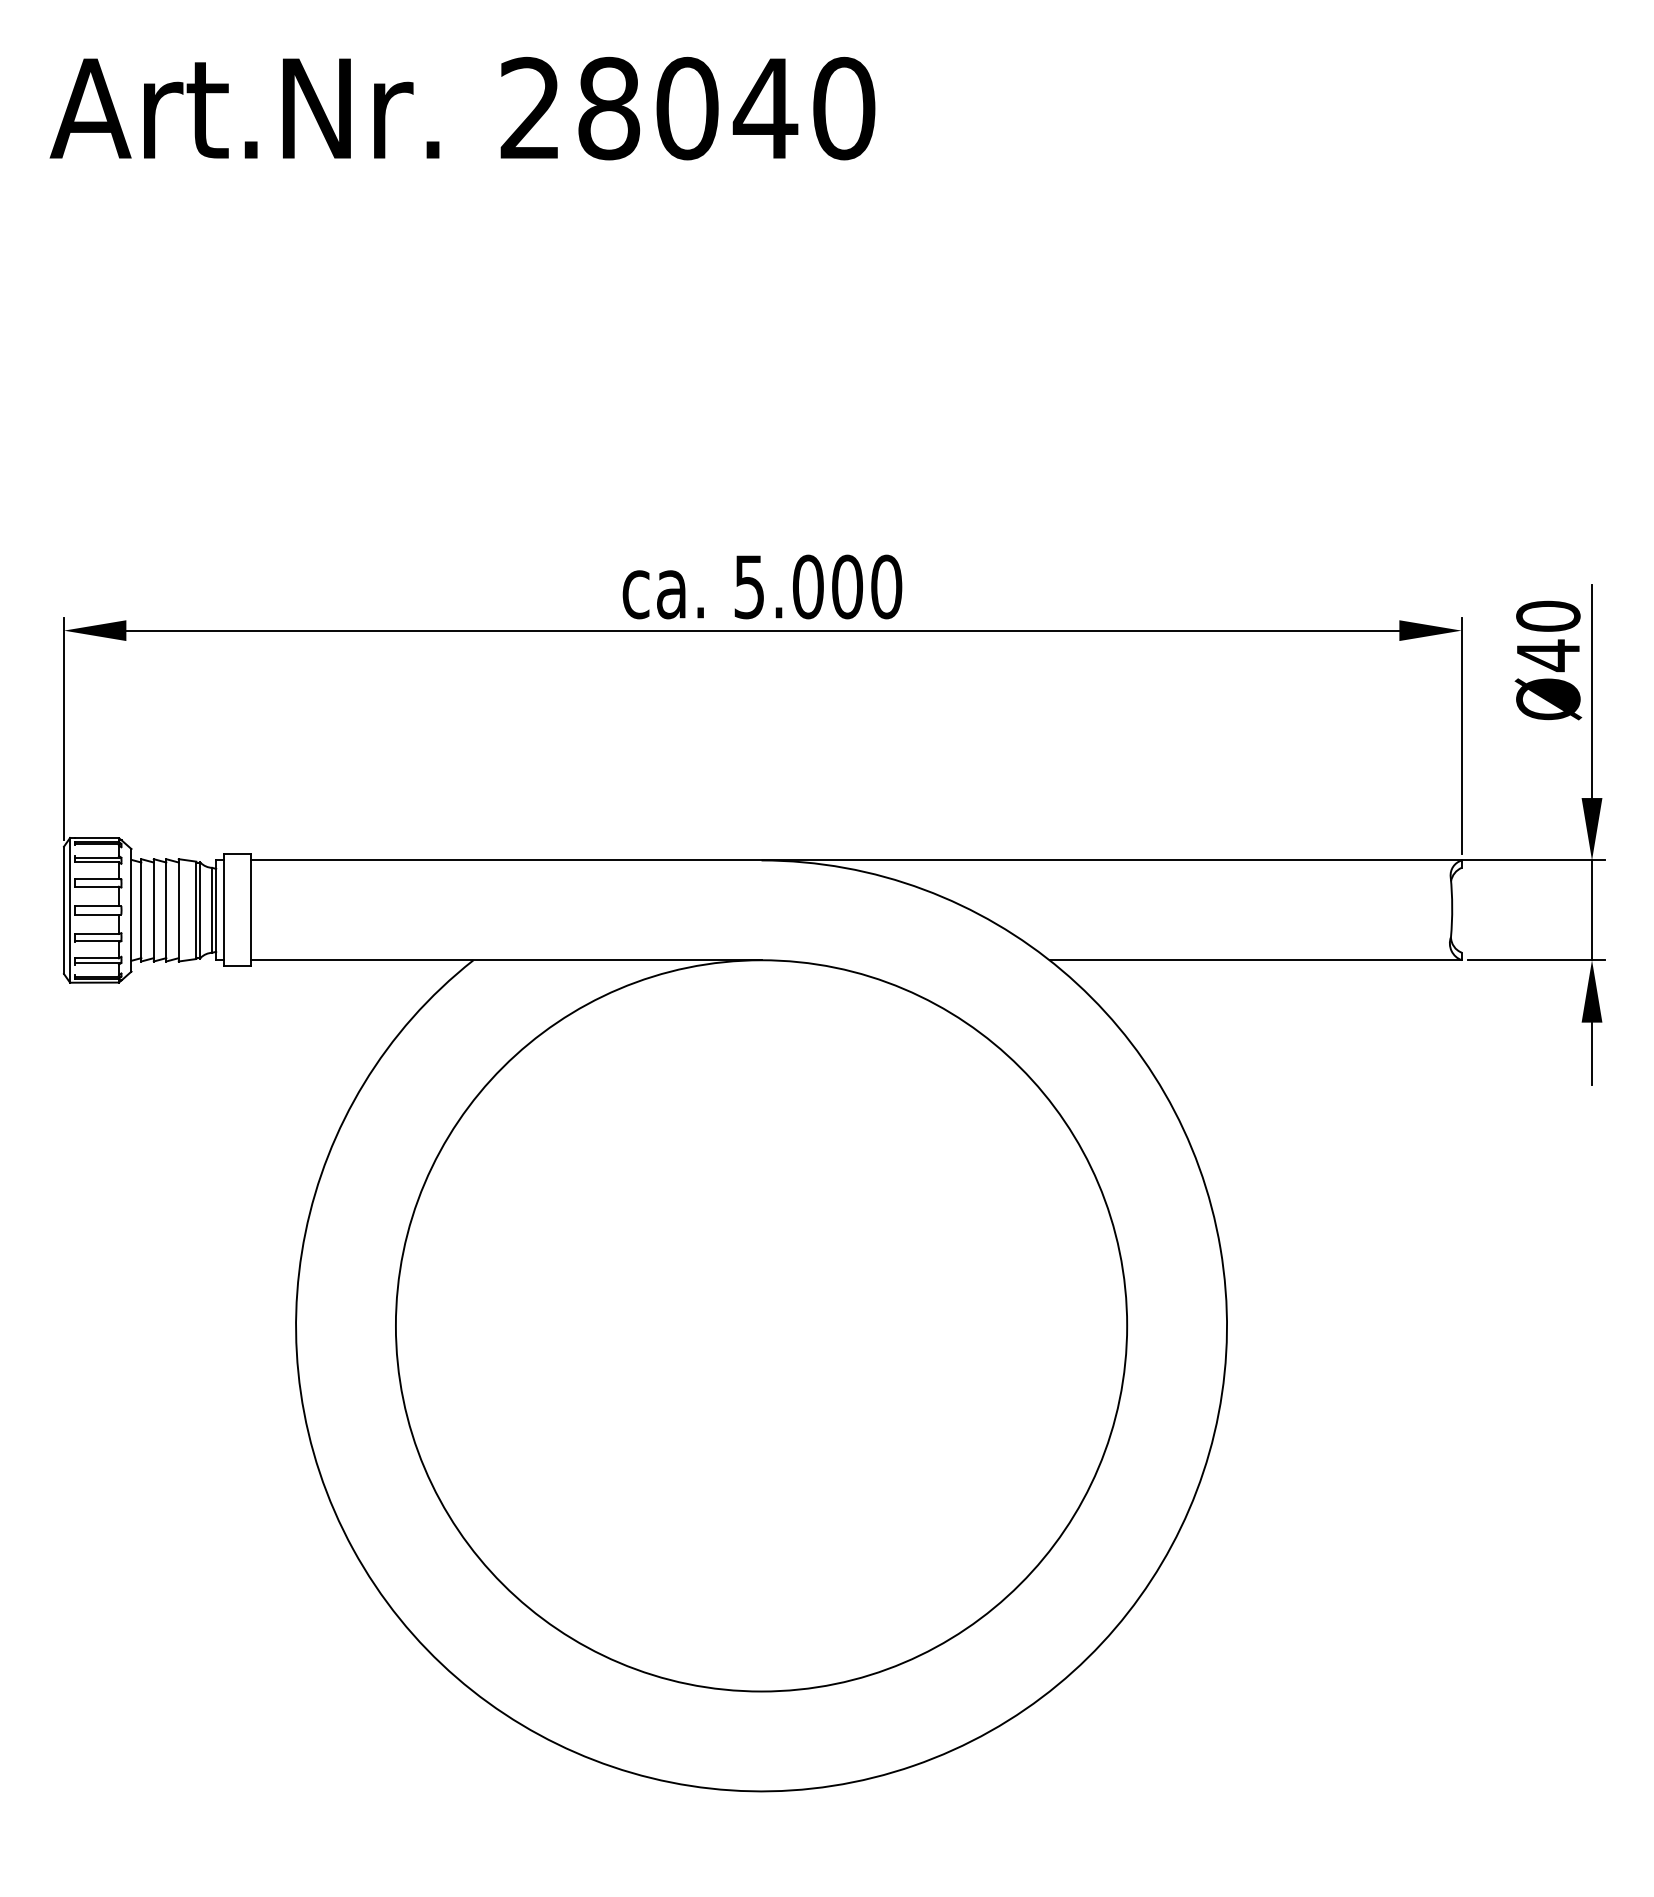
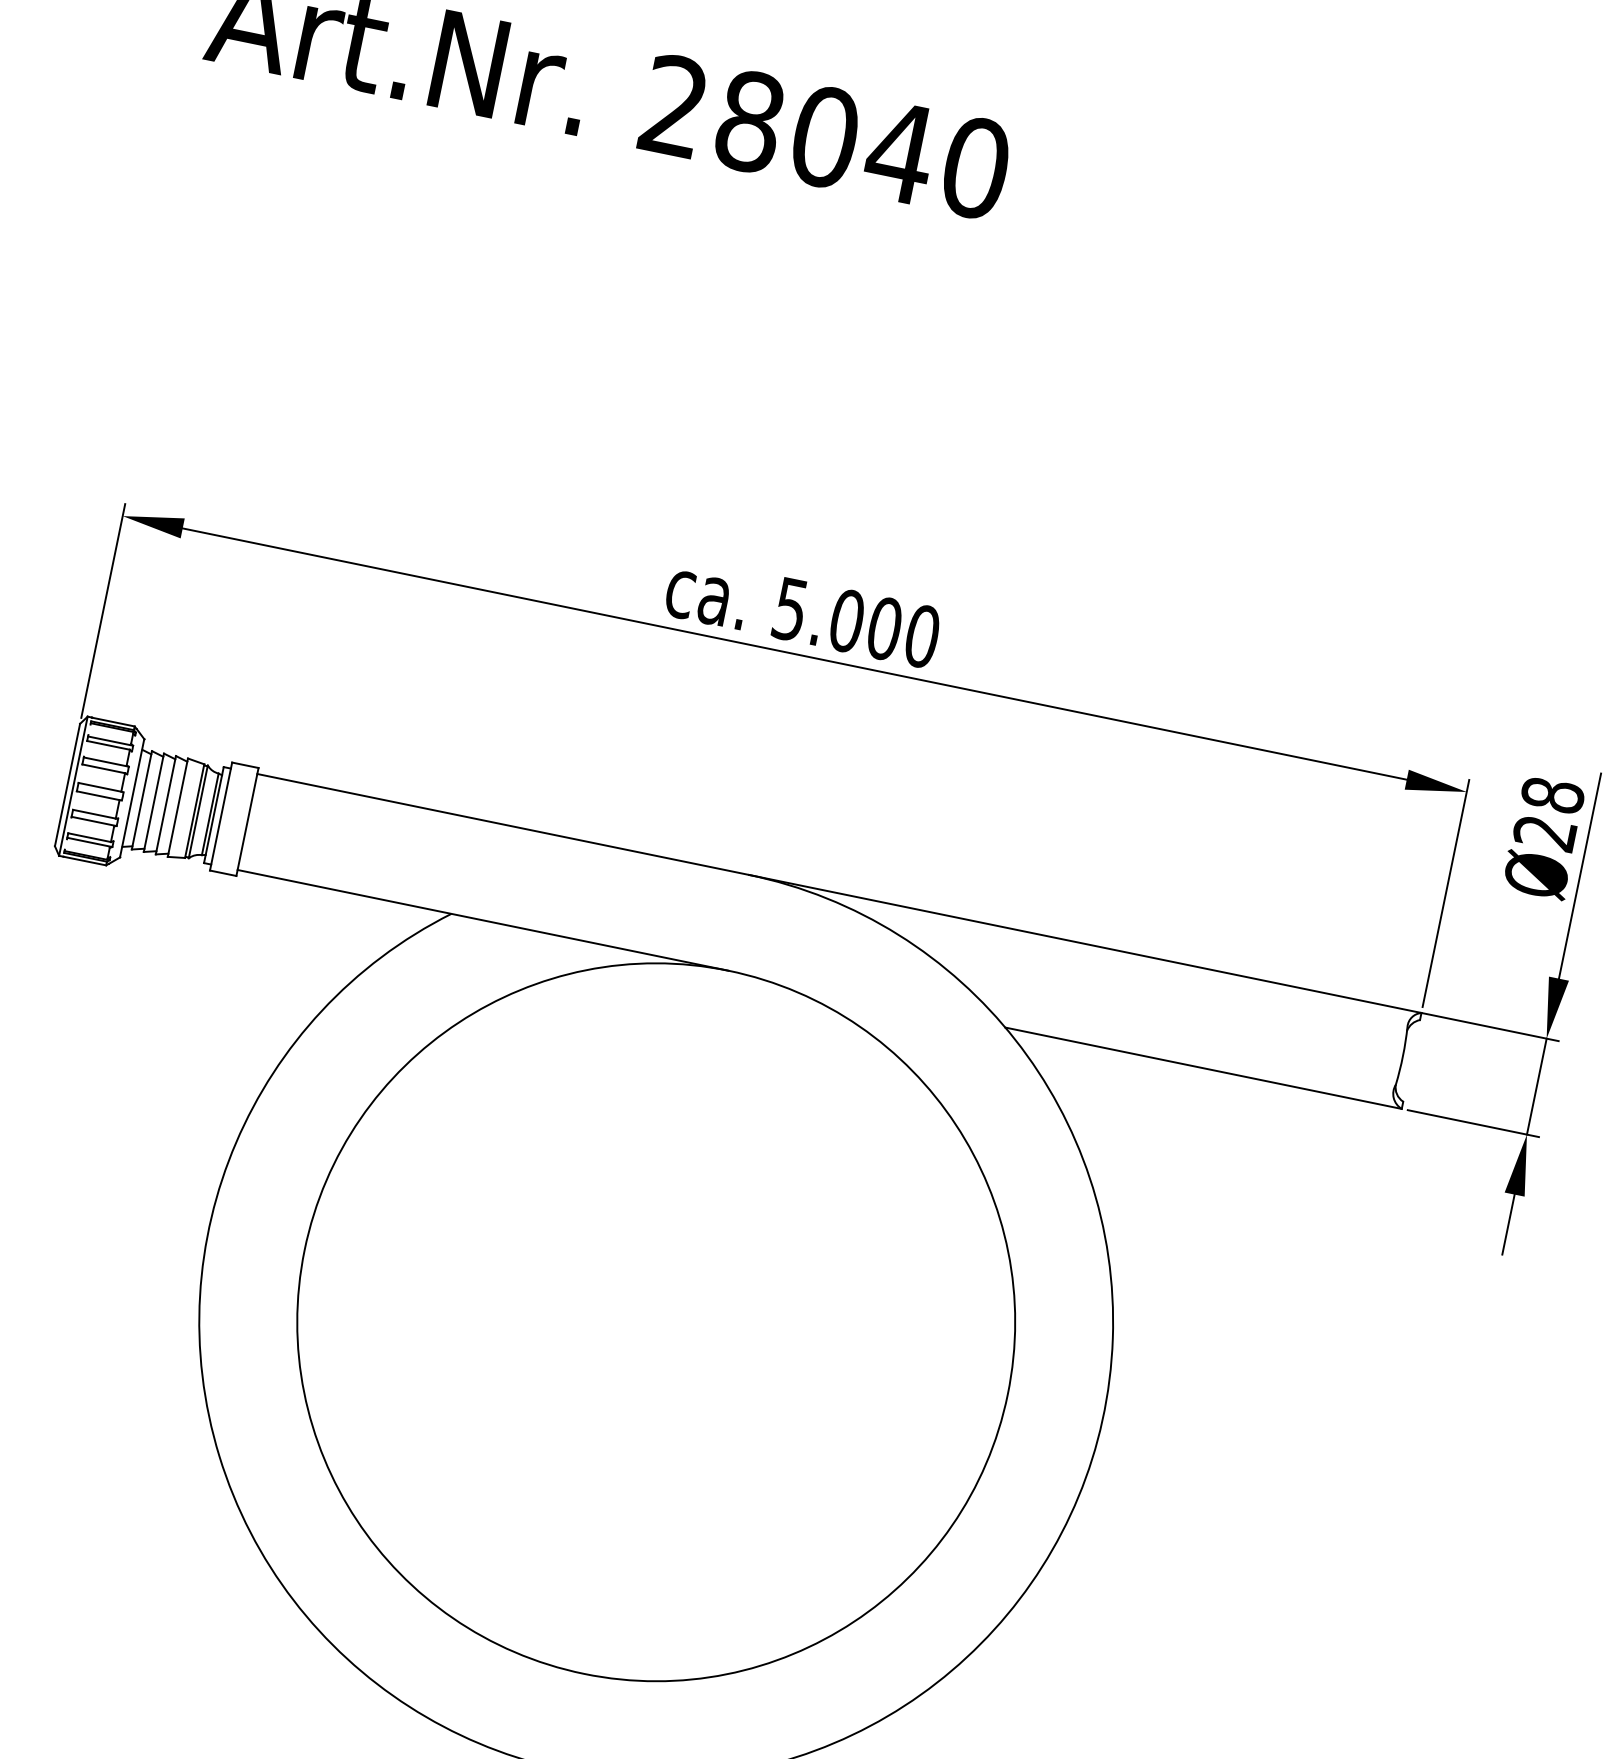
text: (1548, 636) -> (1549, 814), Ø40 -> Ø28

